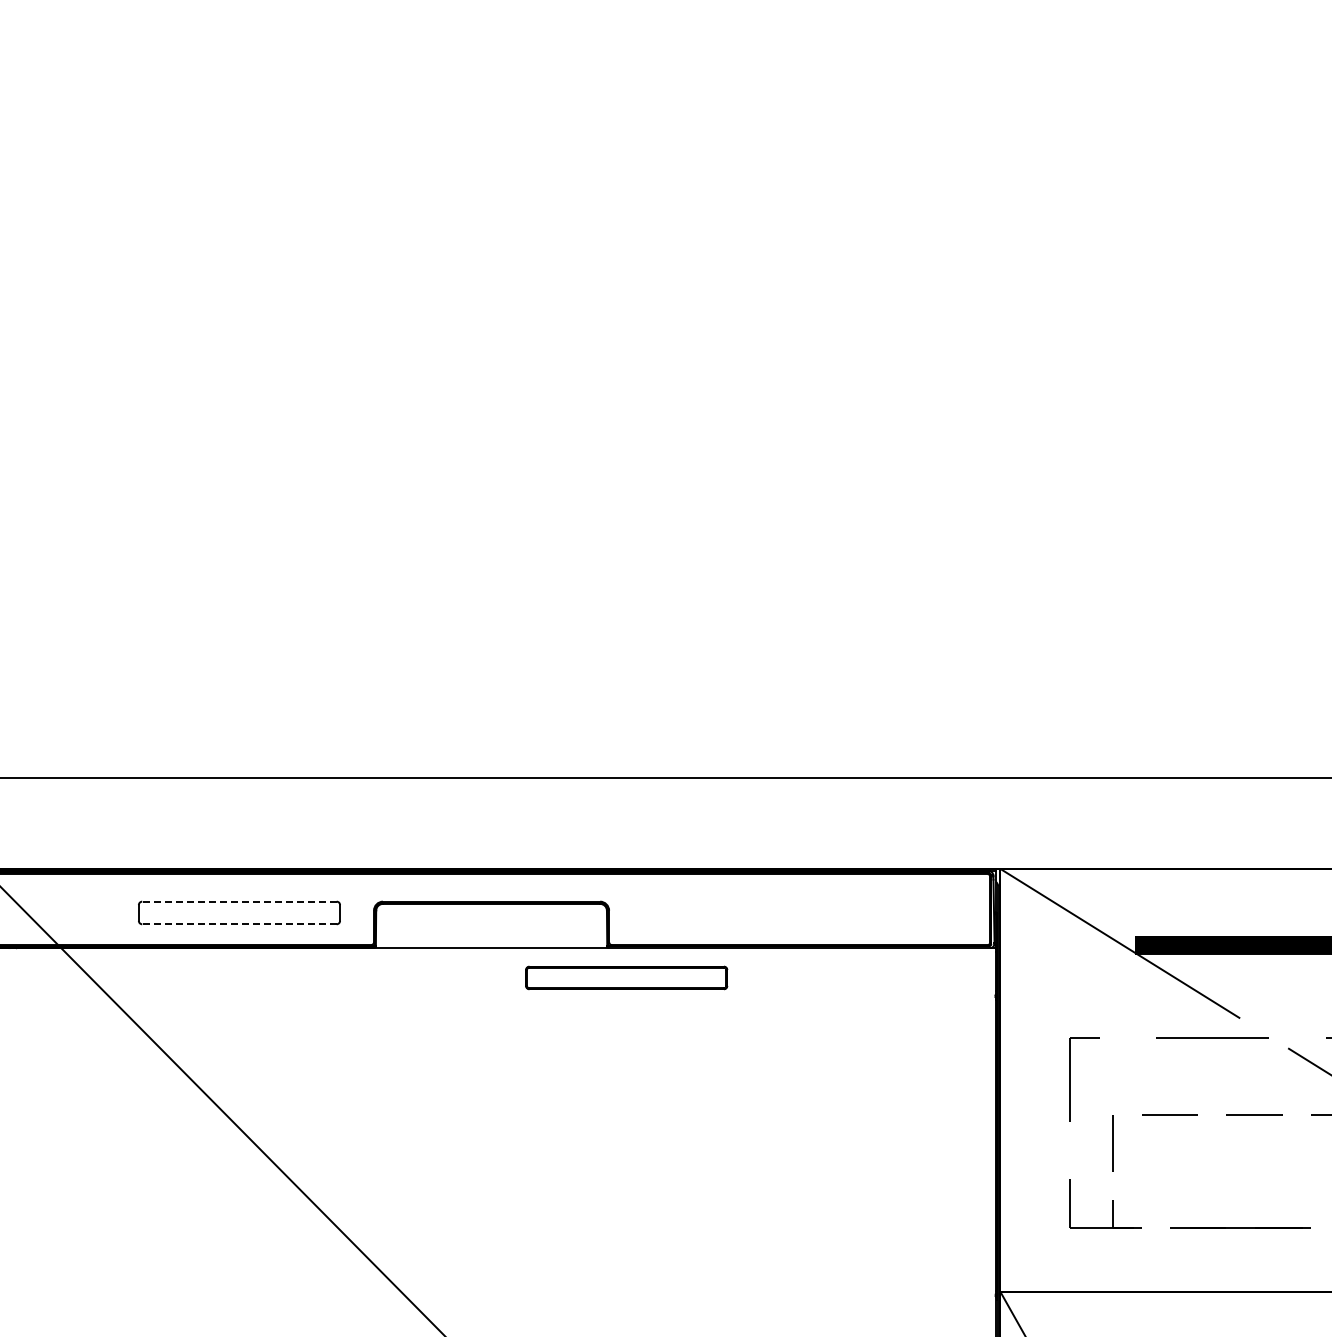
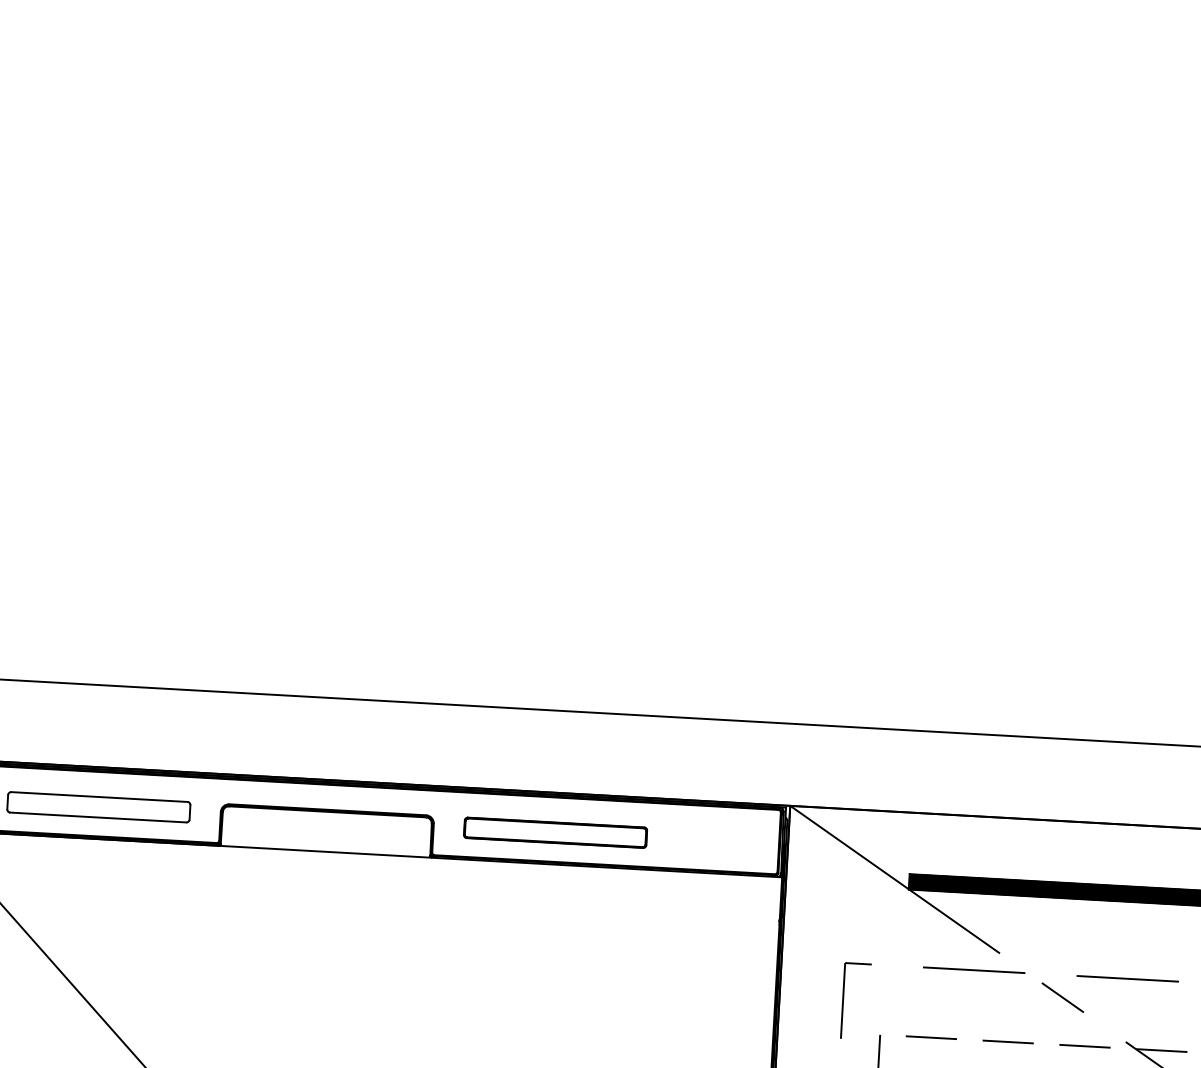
line: (238, 901) -> (98, 796), dashed -> solid
line: (238, 924) -> (97, 817), dashed -> solid
part: (626, 977) -> (555, 832), moved

